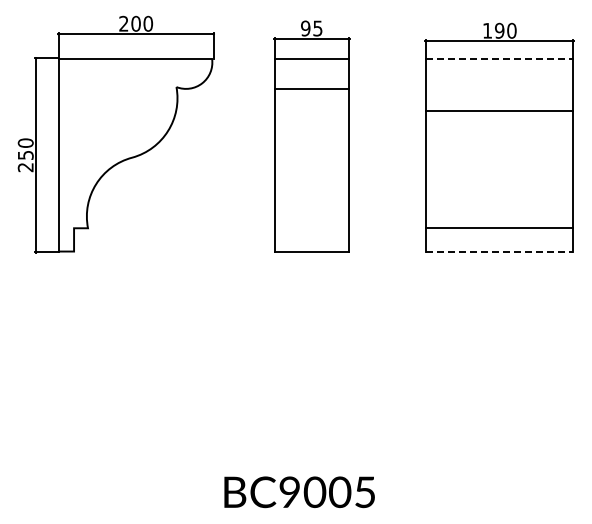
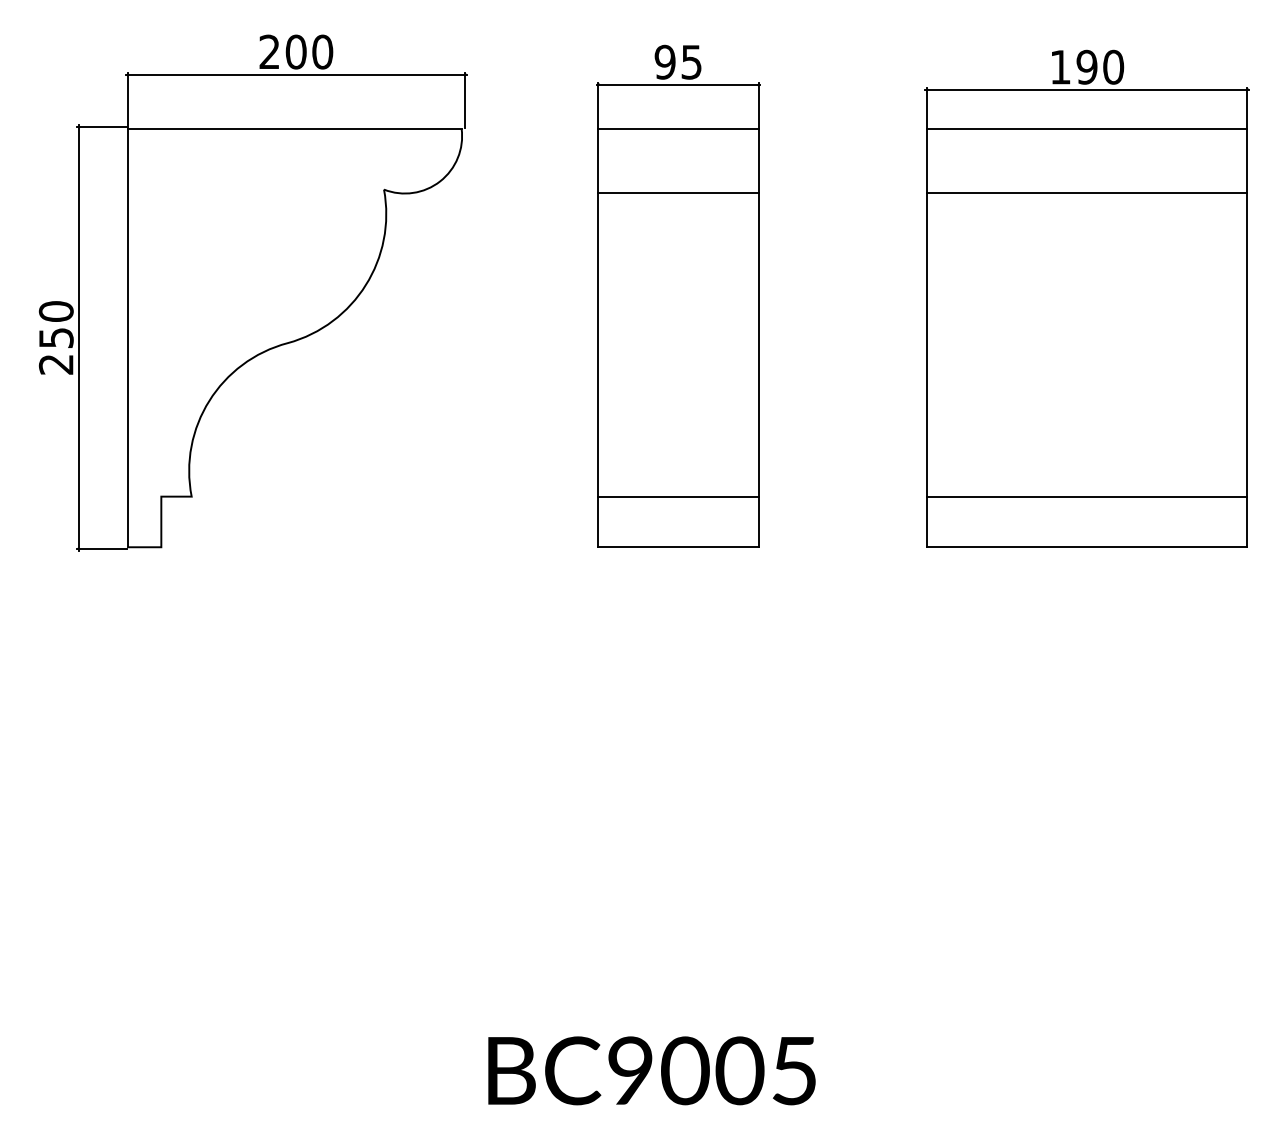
line: (499, 59) -> (1086, 129), dashed -> solid
line: (499, 110) -> (1086, 192), moved
line: (311, 228) -> (677, 497), added
line: (499, 251) -> (1086, 547), dashed -> solid

